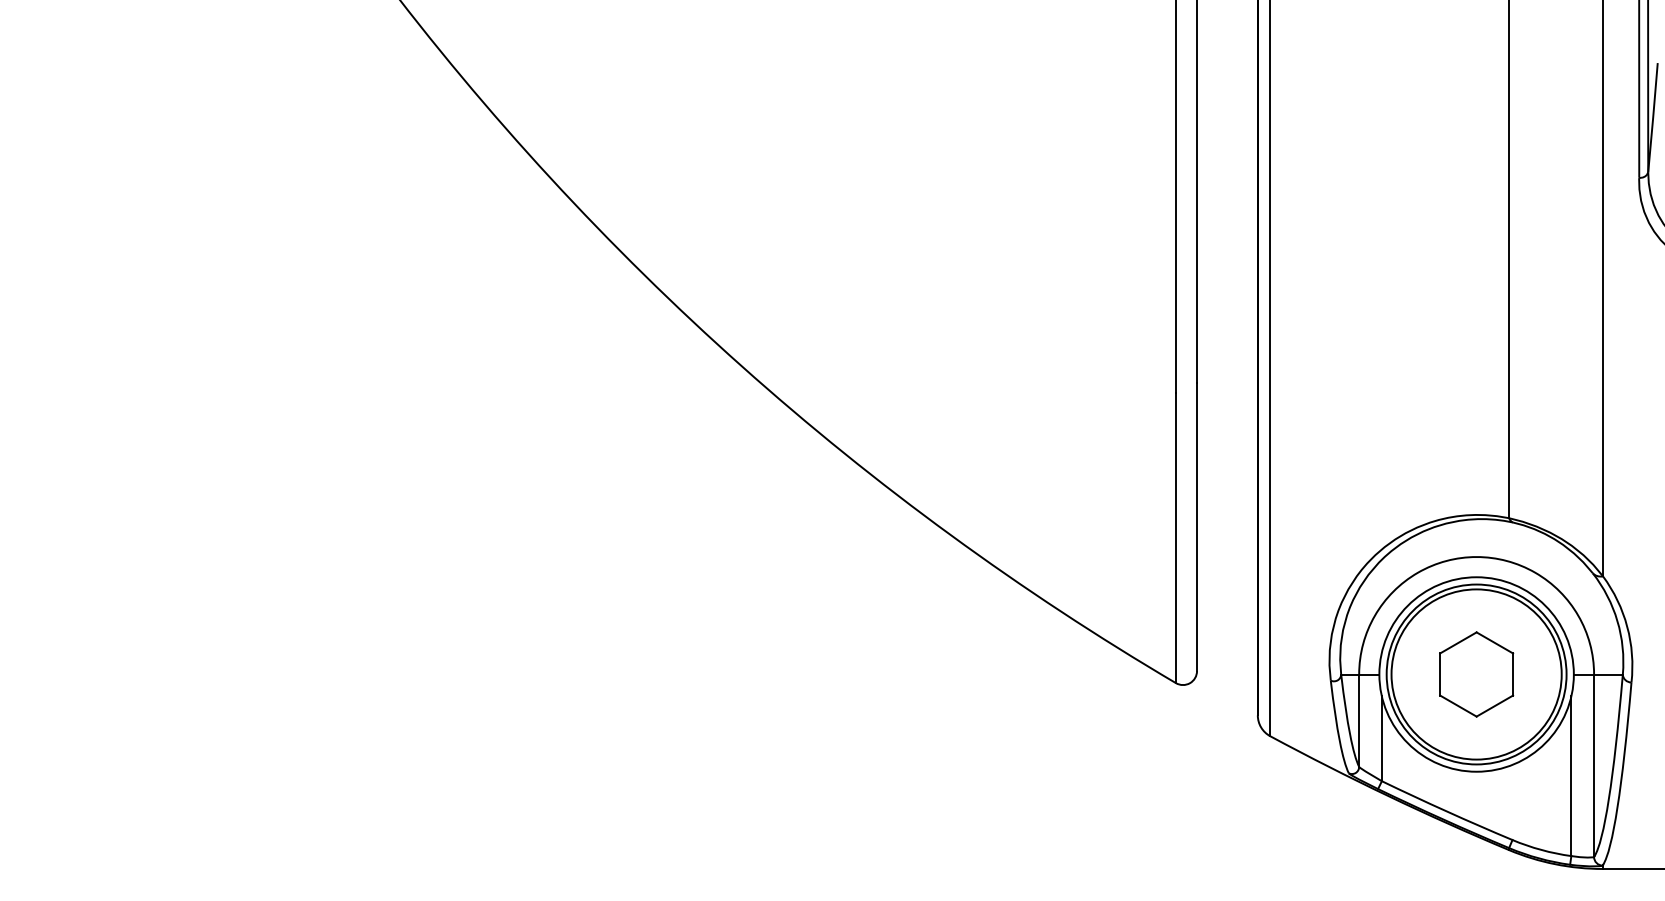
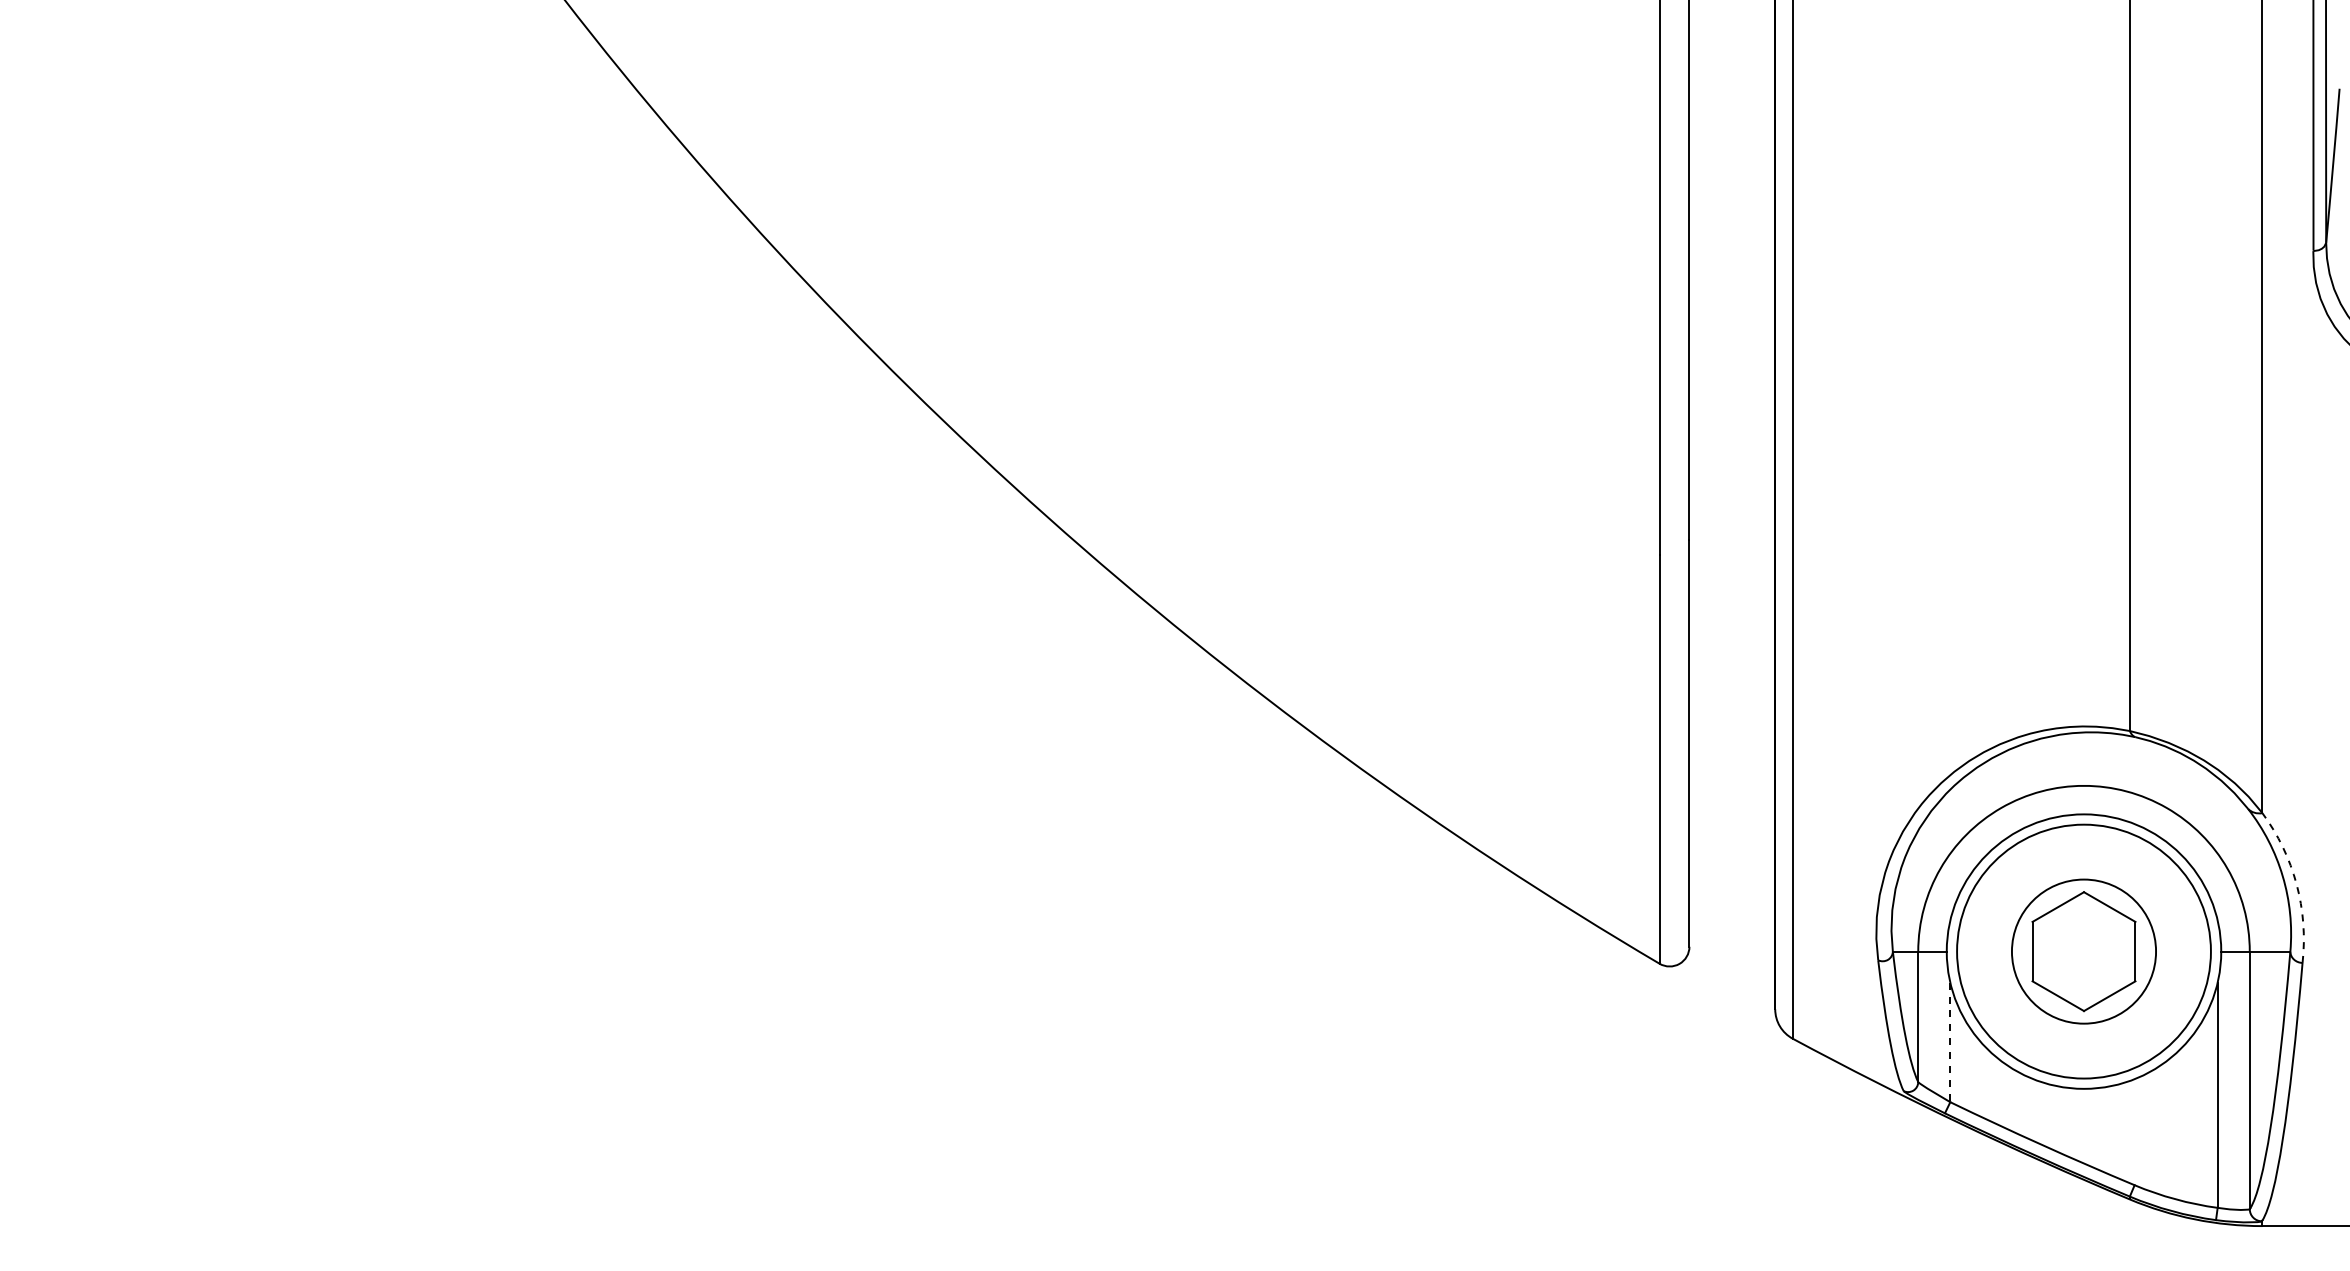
arc: (1627, 626) -> (2296, 884), solid -> dashed
circle: (1476, 674) -> (2083, 951), size x0.6
line: (1382, 738) -> (1950, 1042), solid -> dashed

